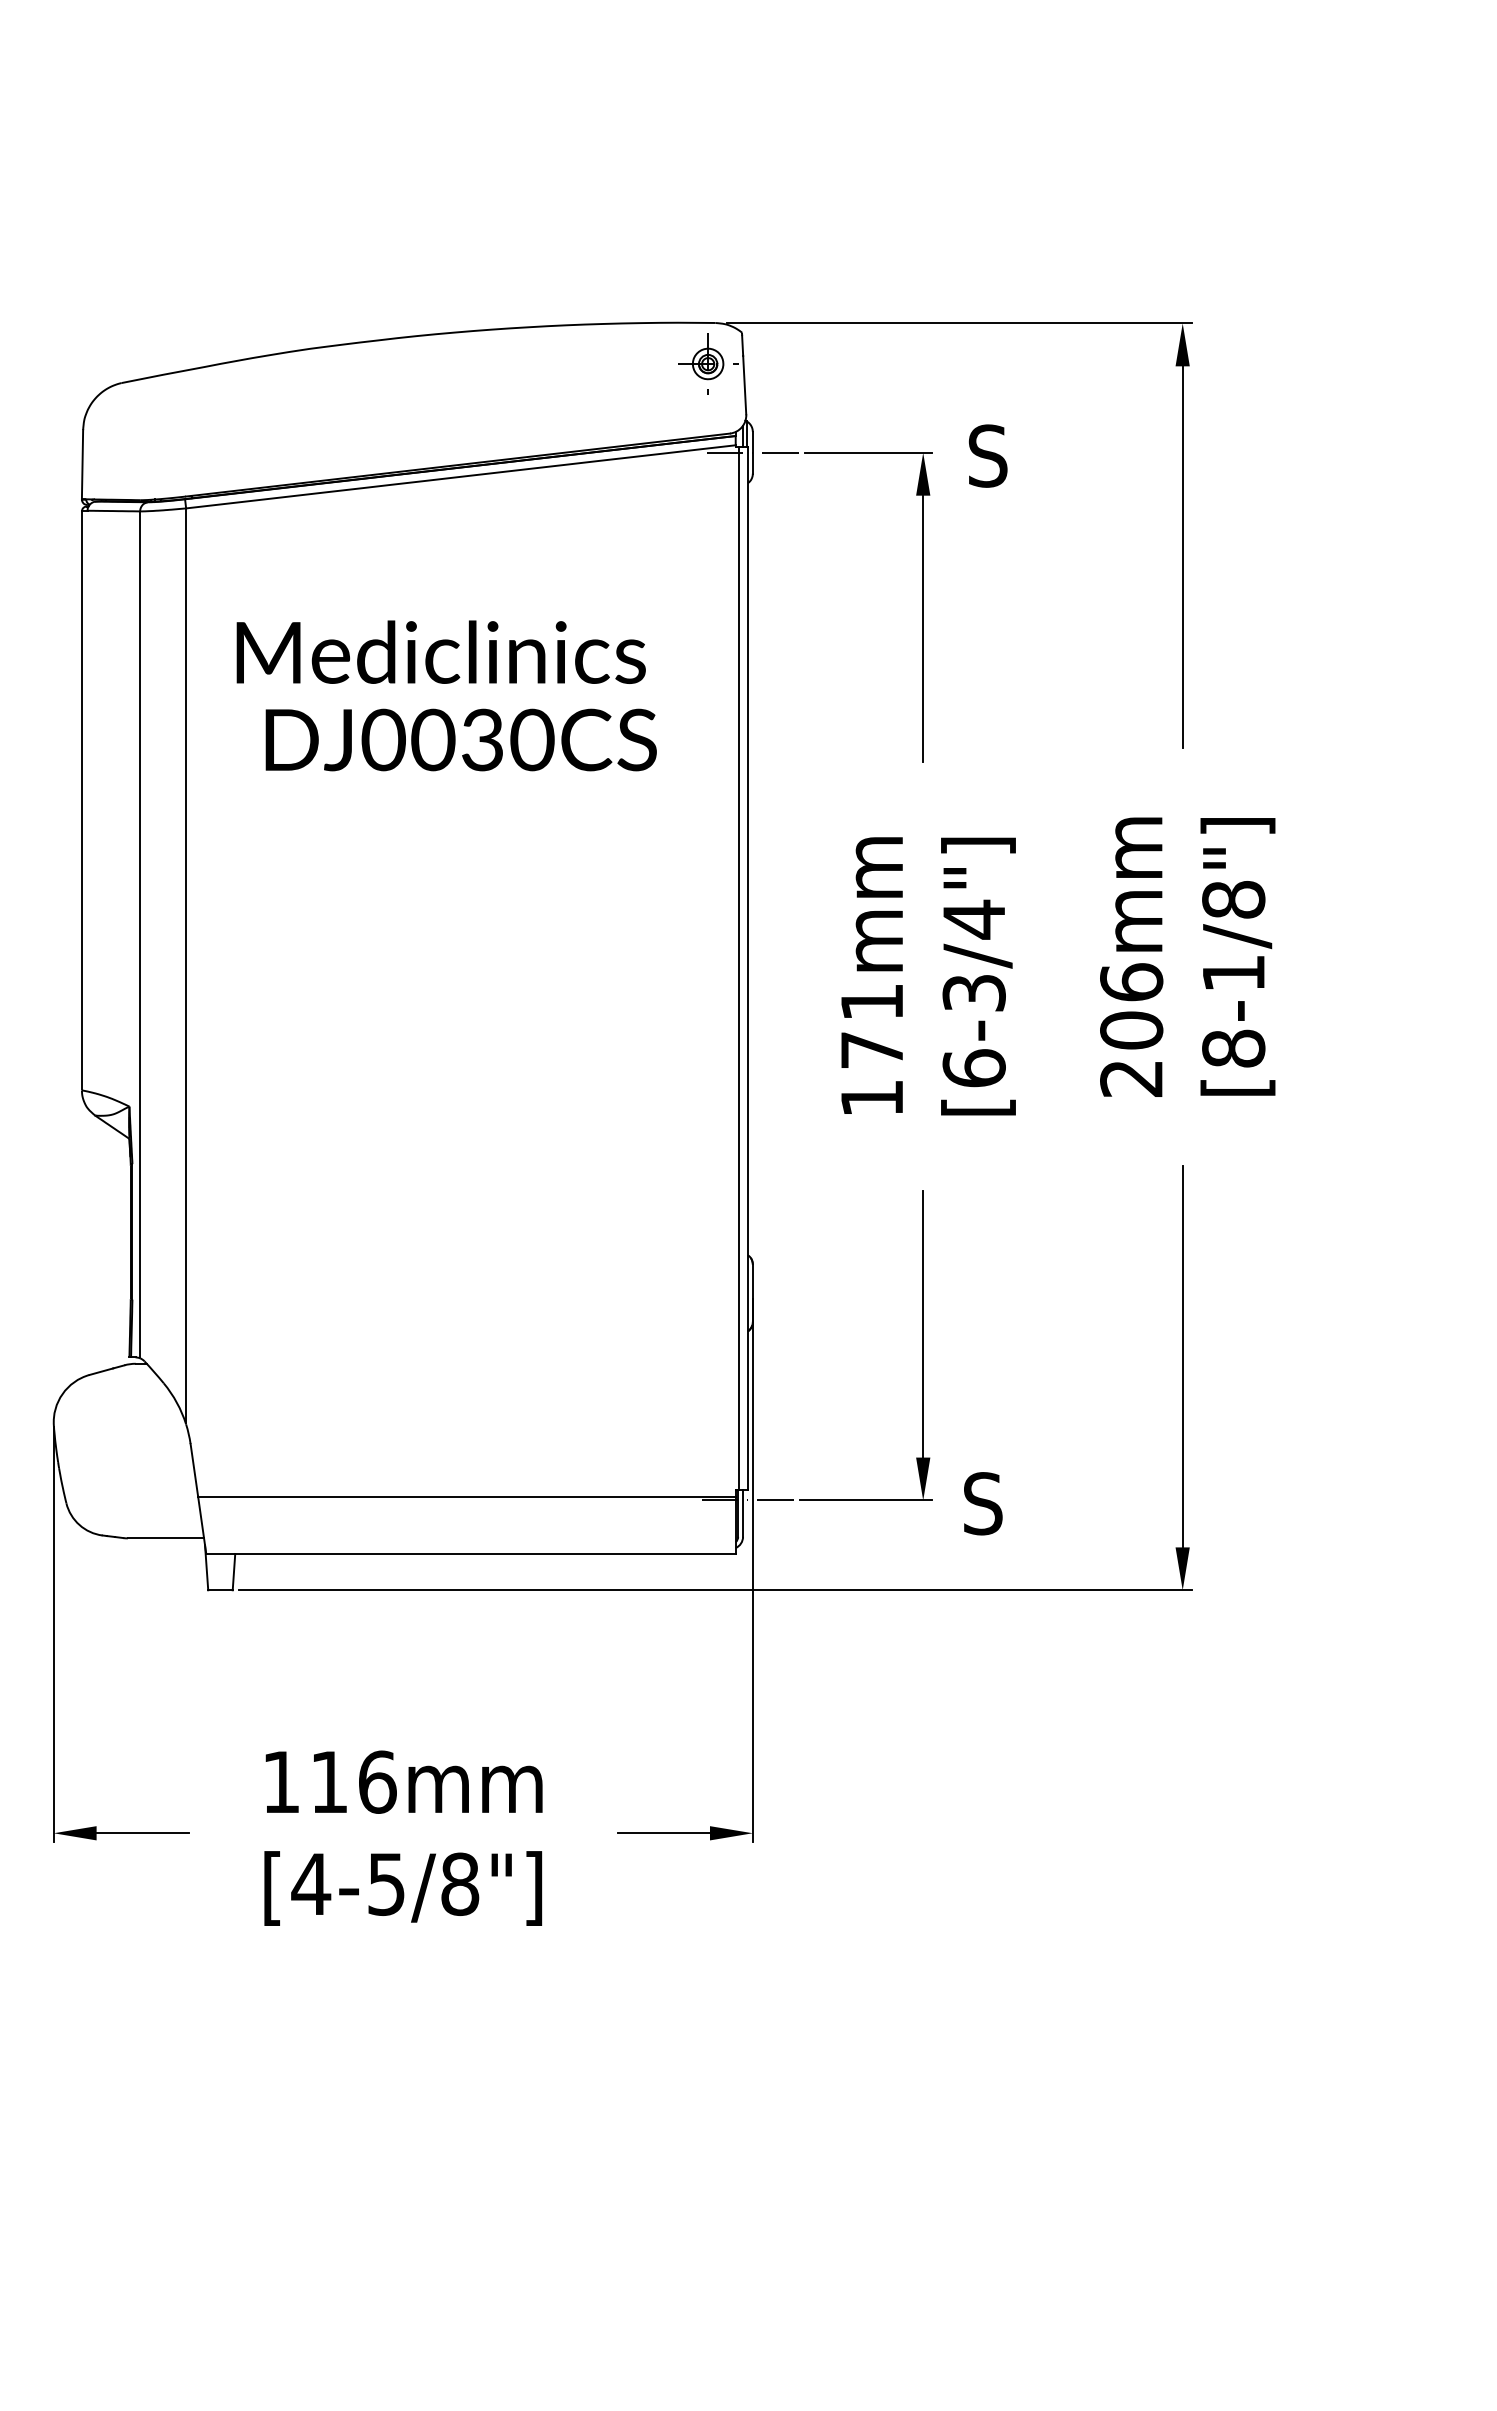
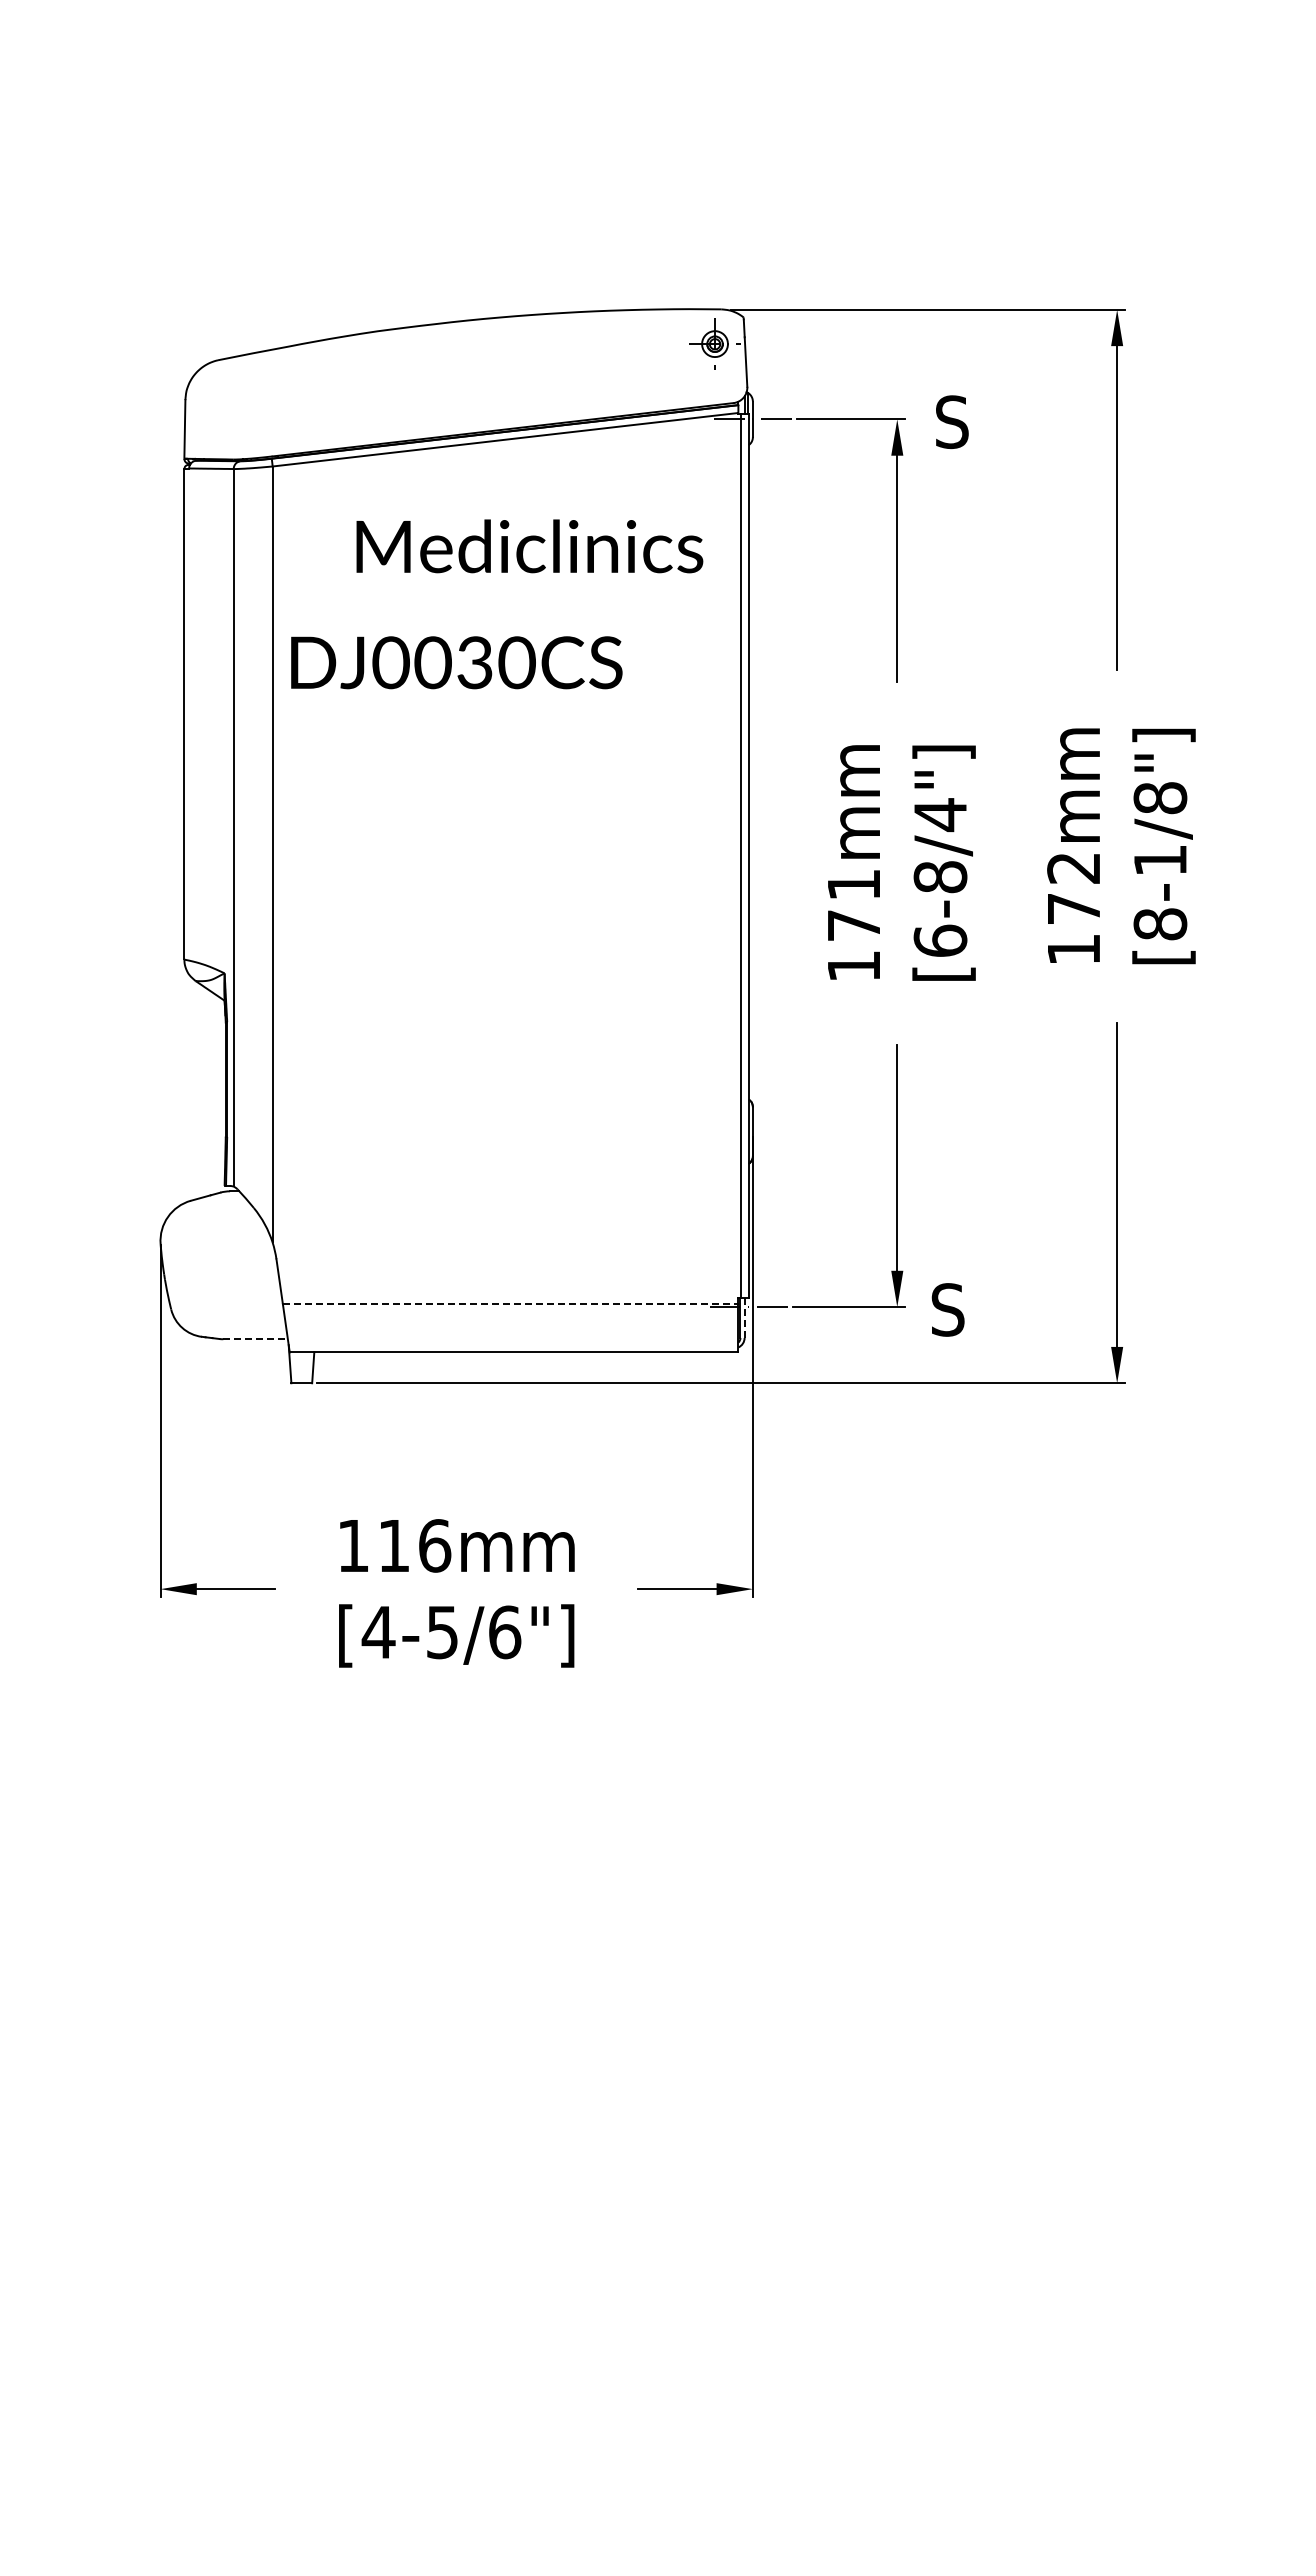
text: (440, 652) -> (529, 546), moved
text: (460, 739) -> (456, 662), moved
text: (974, 993) -> (940, 877), [6-3/4"] -> [6-8/4"]
text: (1131, 1030) -> (1073, 908), 206mm -> 172mm
line: (466, 1497) -> (510, 1304), solid -> dashed
line: (742, 1512) -> (744, 1317), solid -> dashed
line: (167, 1538) -> (256, 1339), solid -> dashed
text: (460, 1884) -> (505, 1632), [4-5/8"] -> [4-5/6"]

